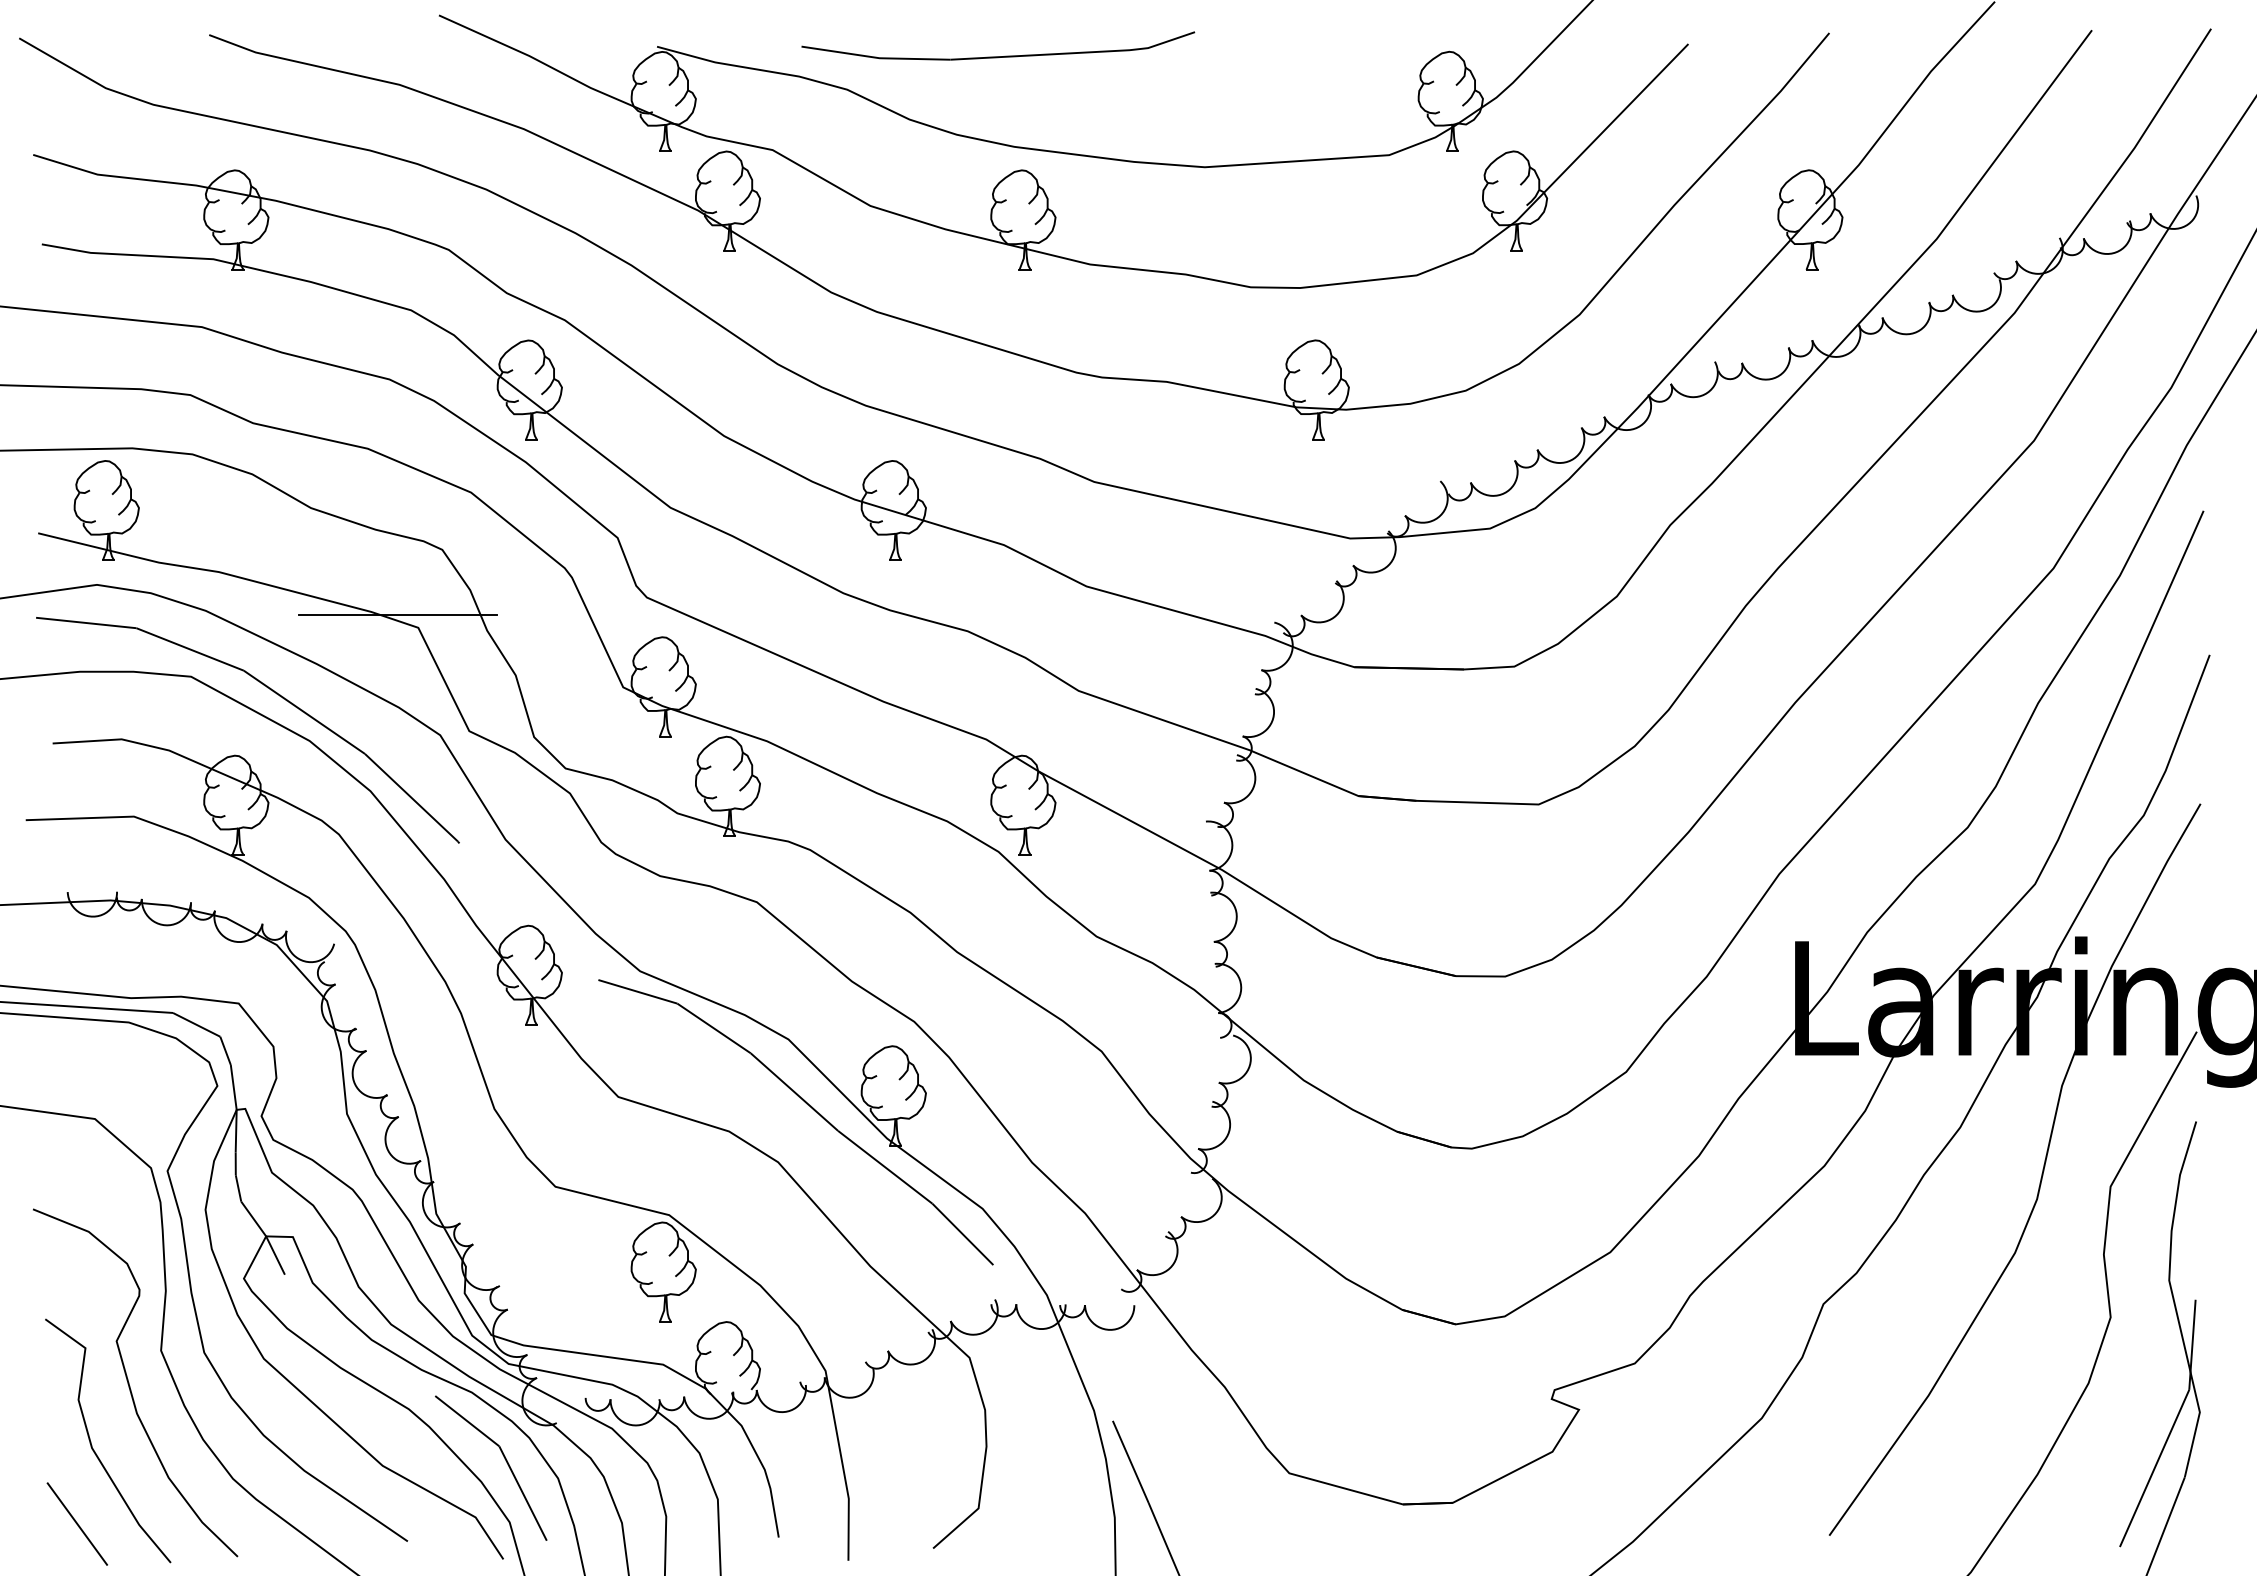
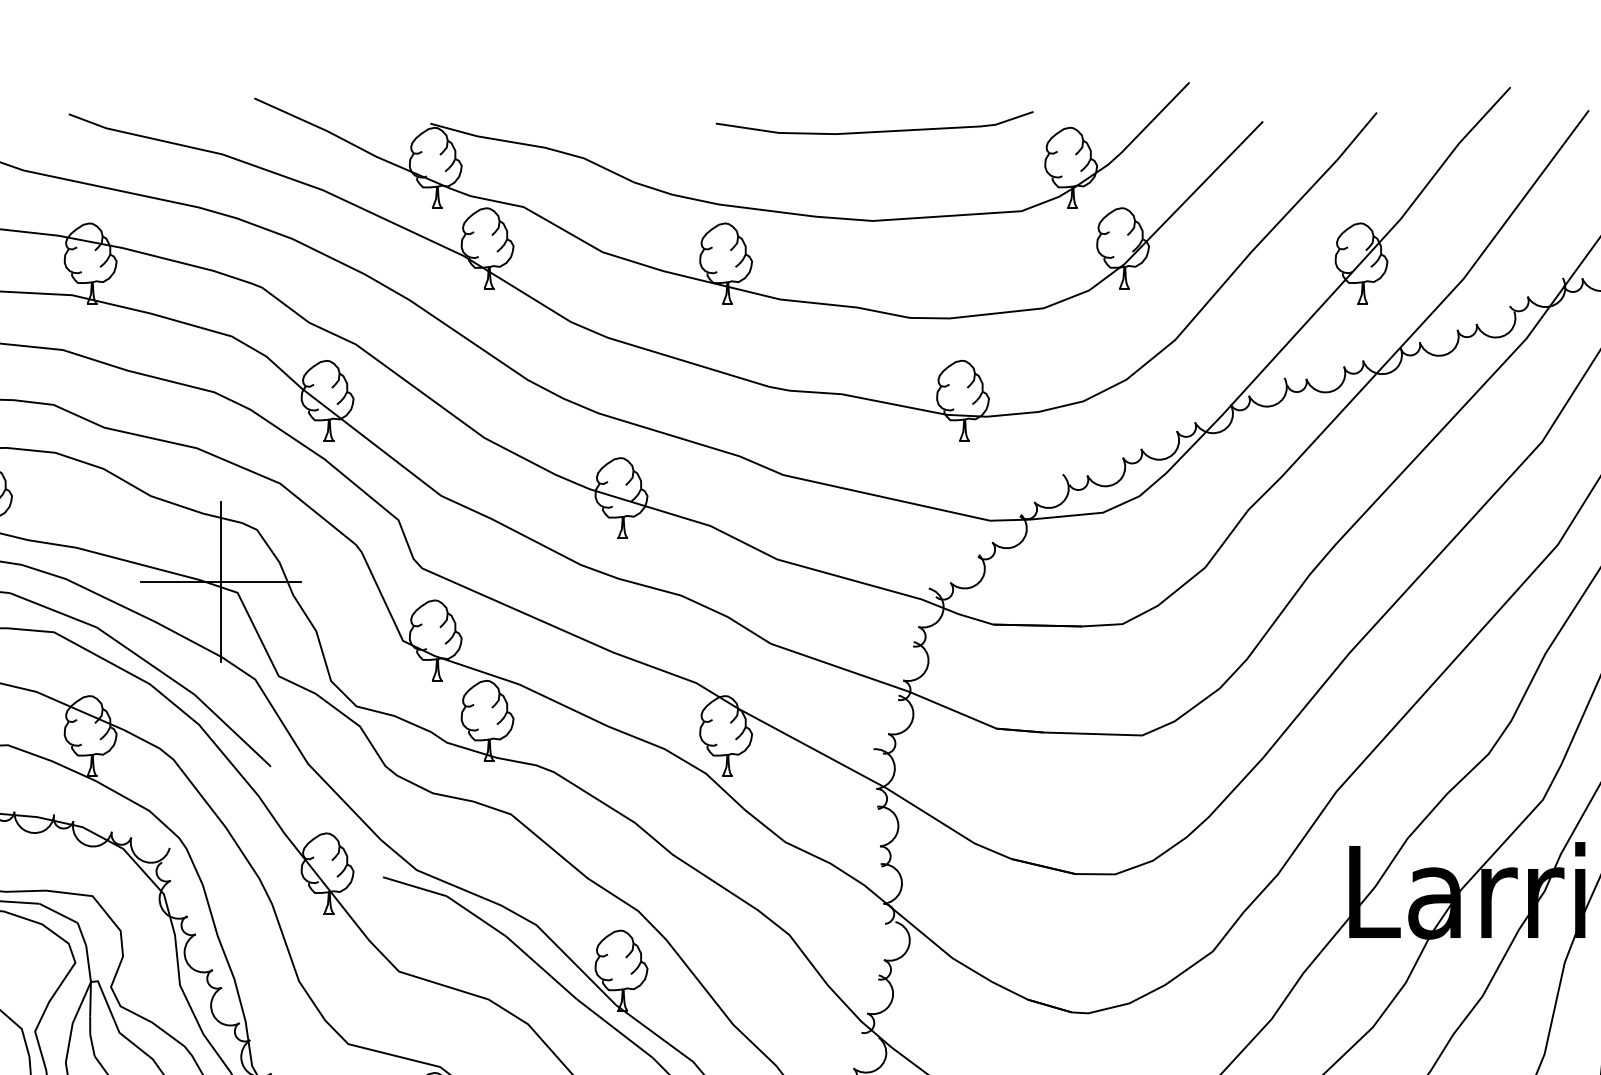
part: (998, 56) -> (874, 131), moved
line: (397, 614) -> (220, 582), added

